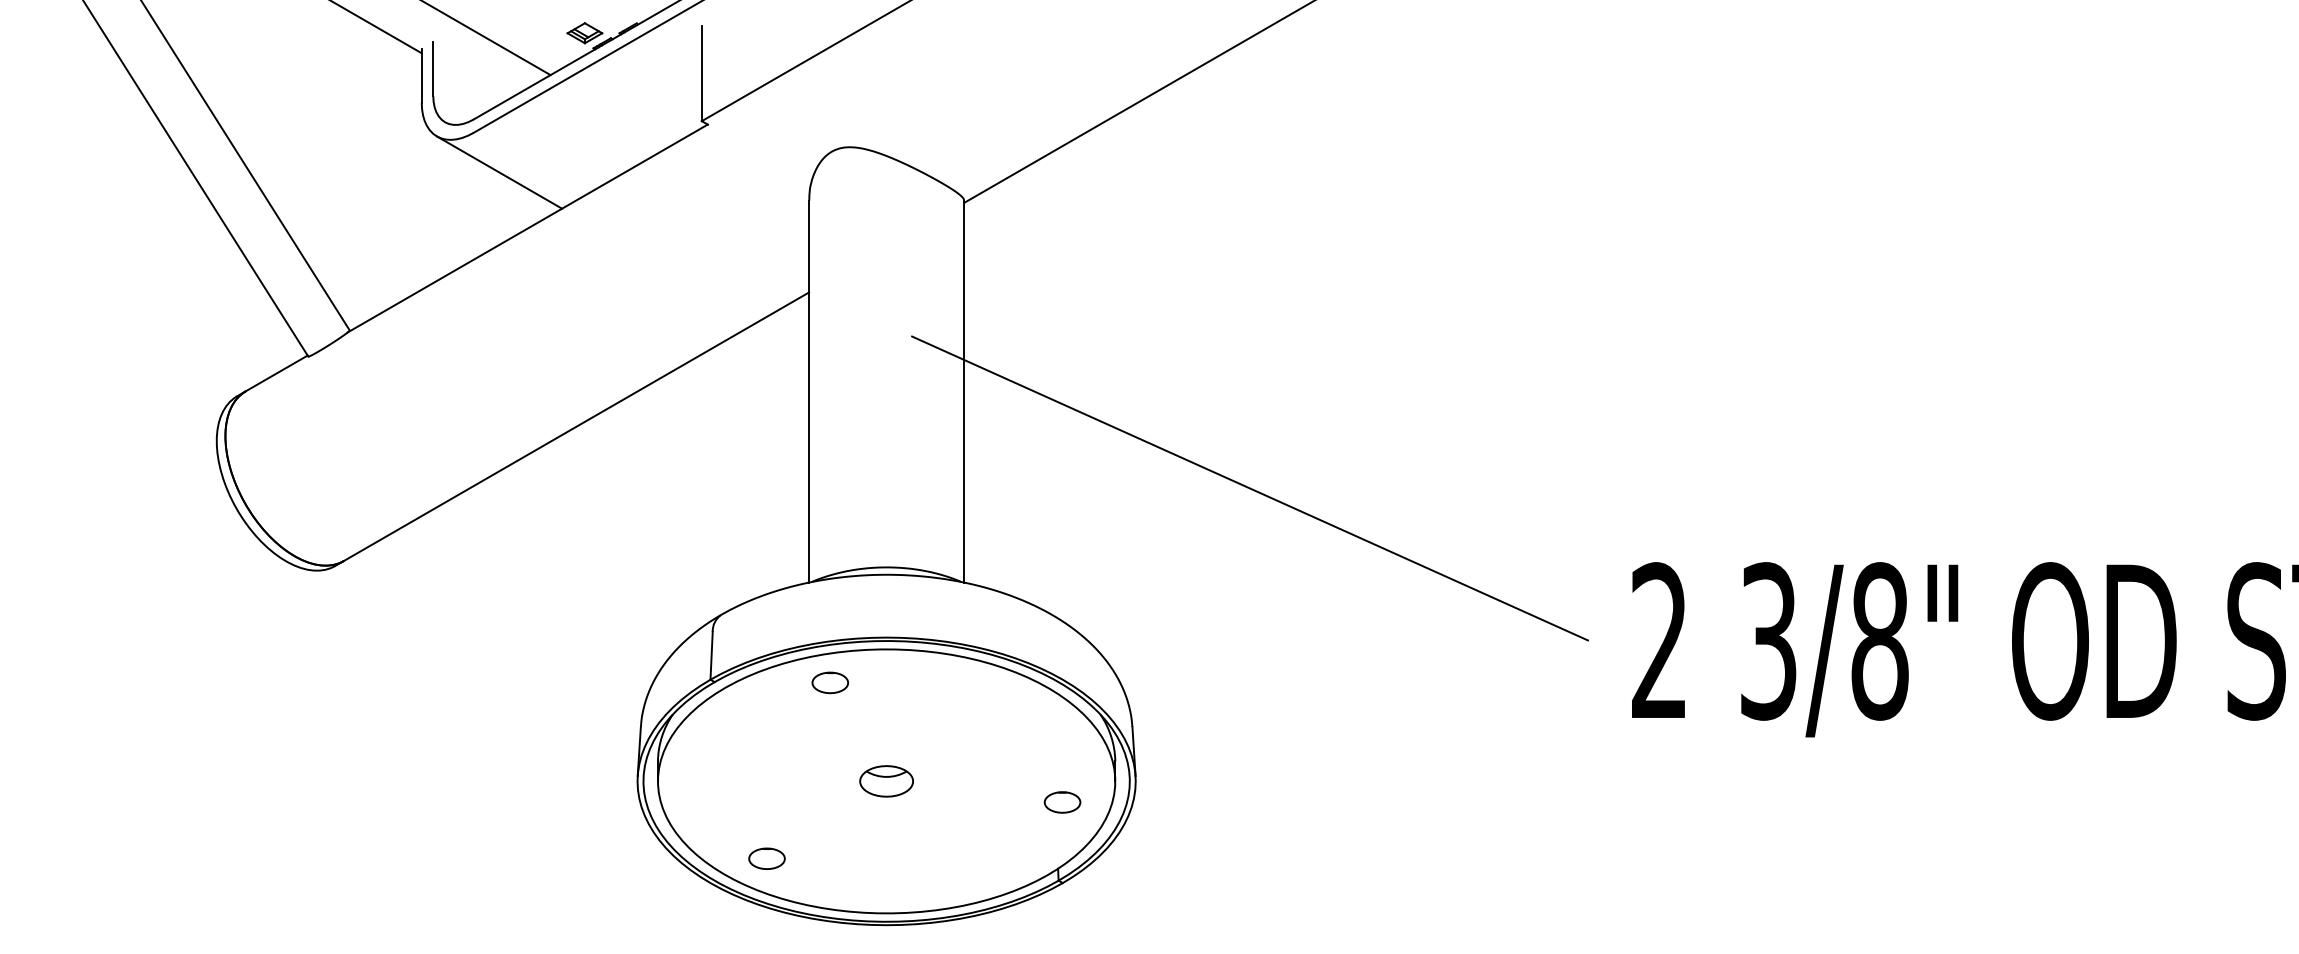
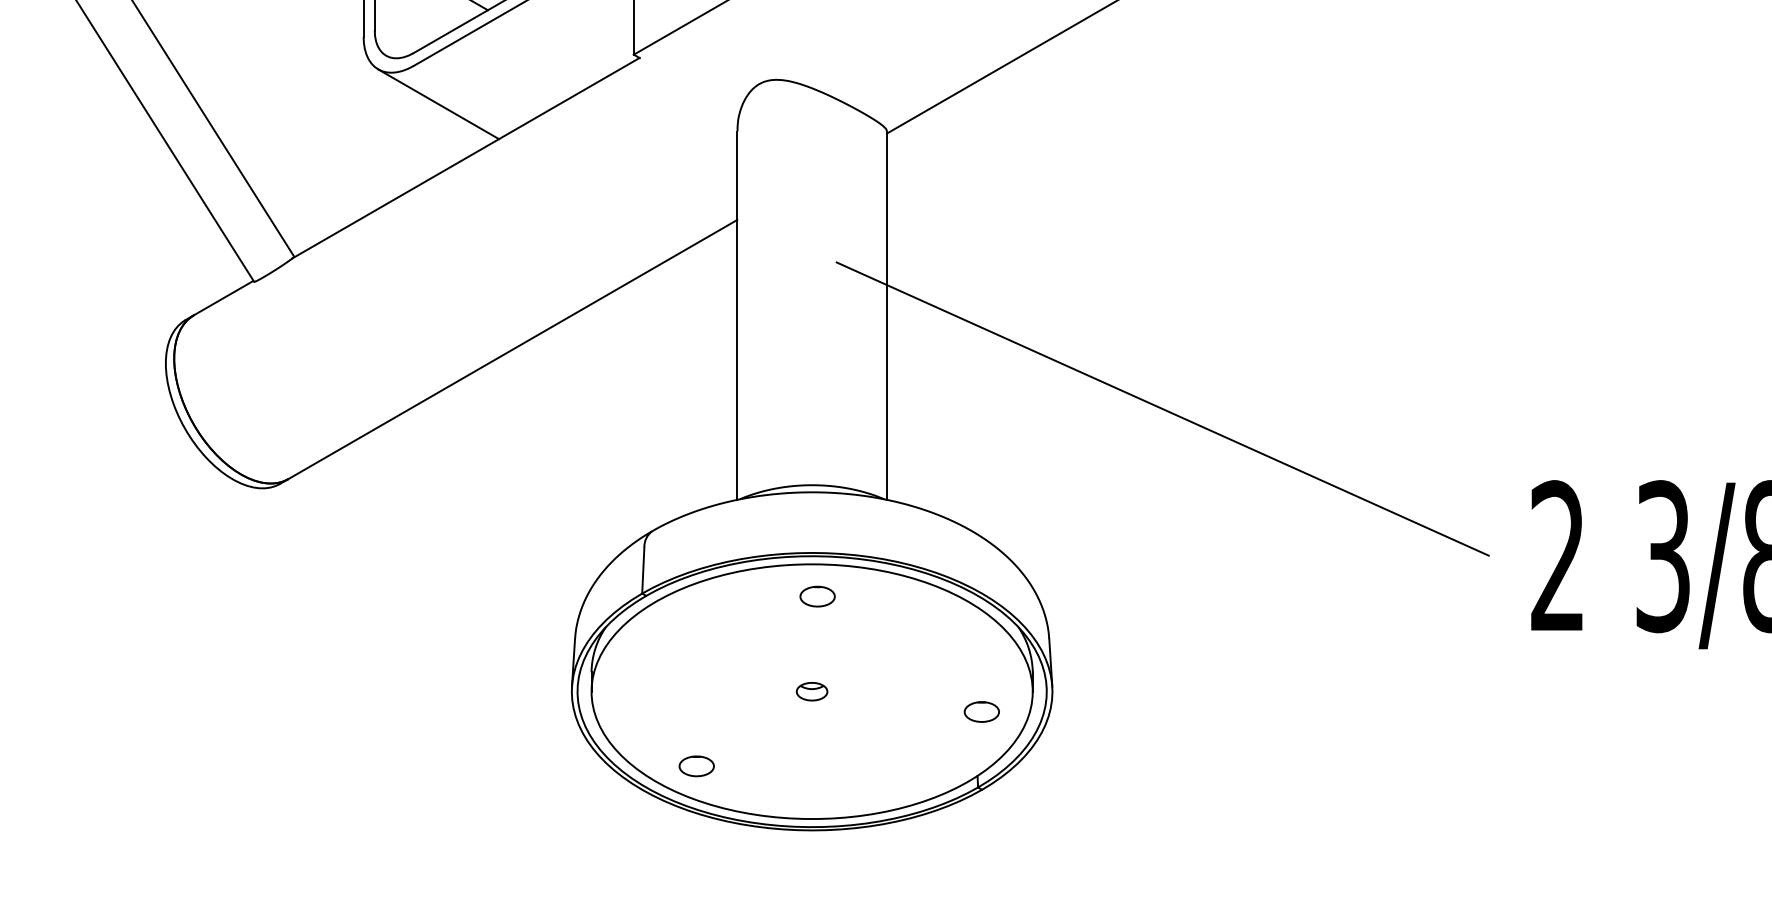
part: (830, 682) -> (817, 596), moved
part: (886, 781) -> (812, 691), size x0.6

